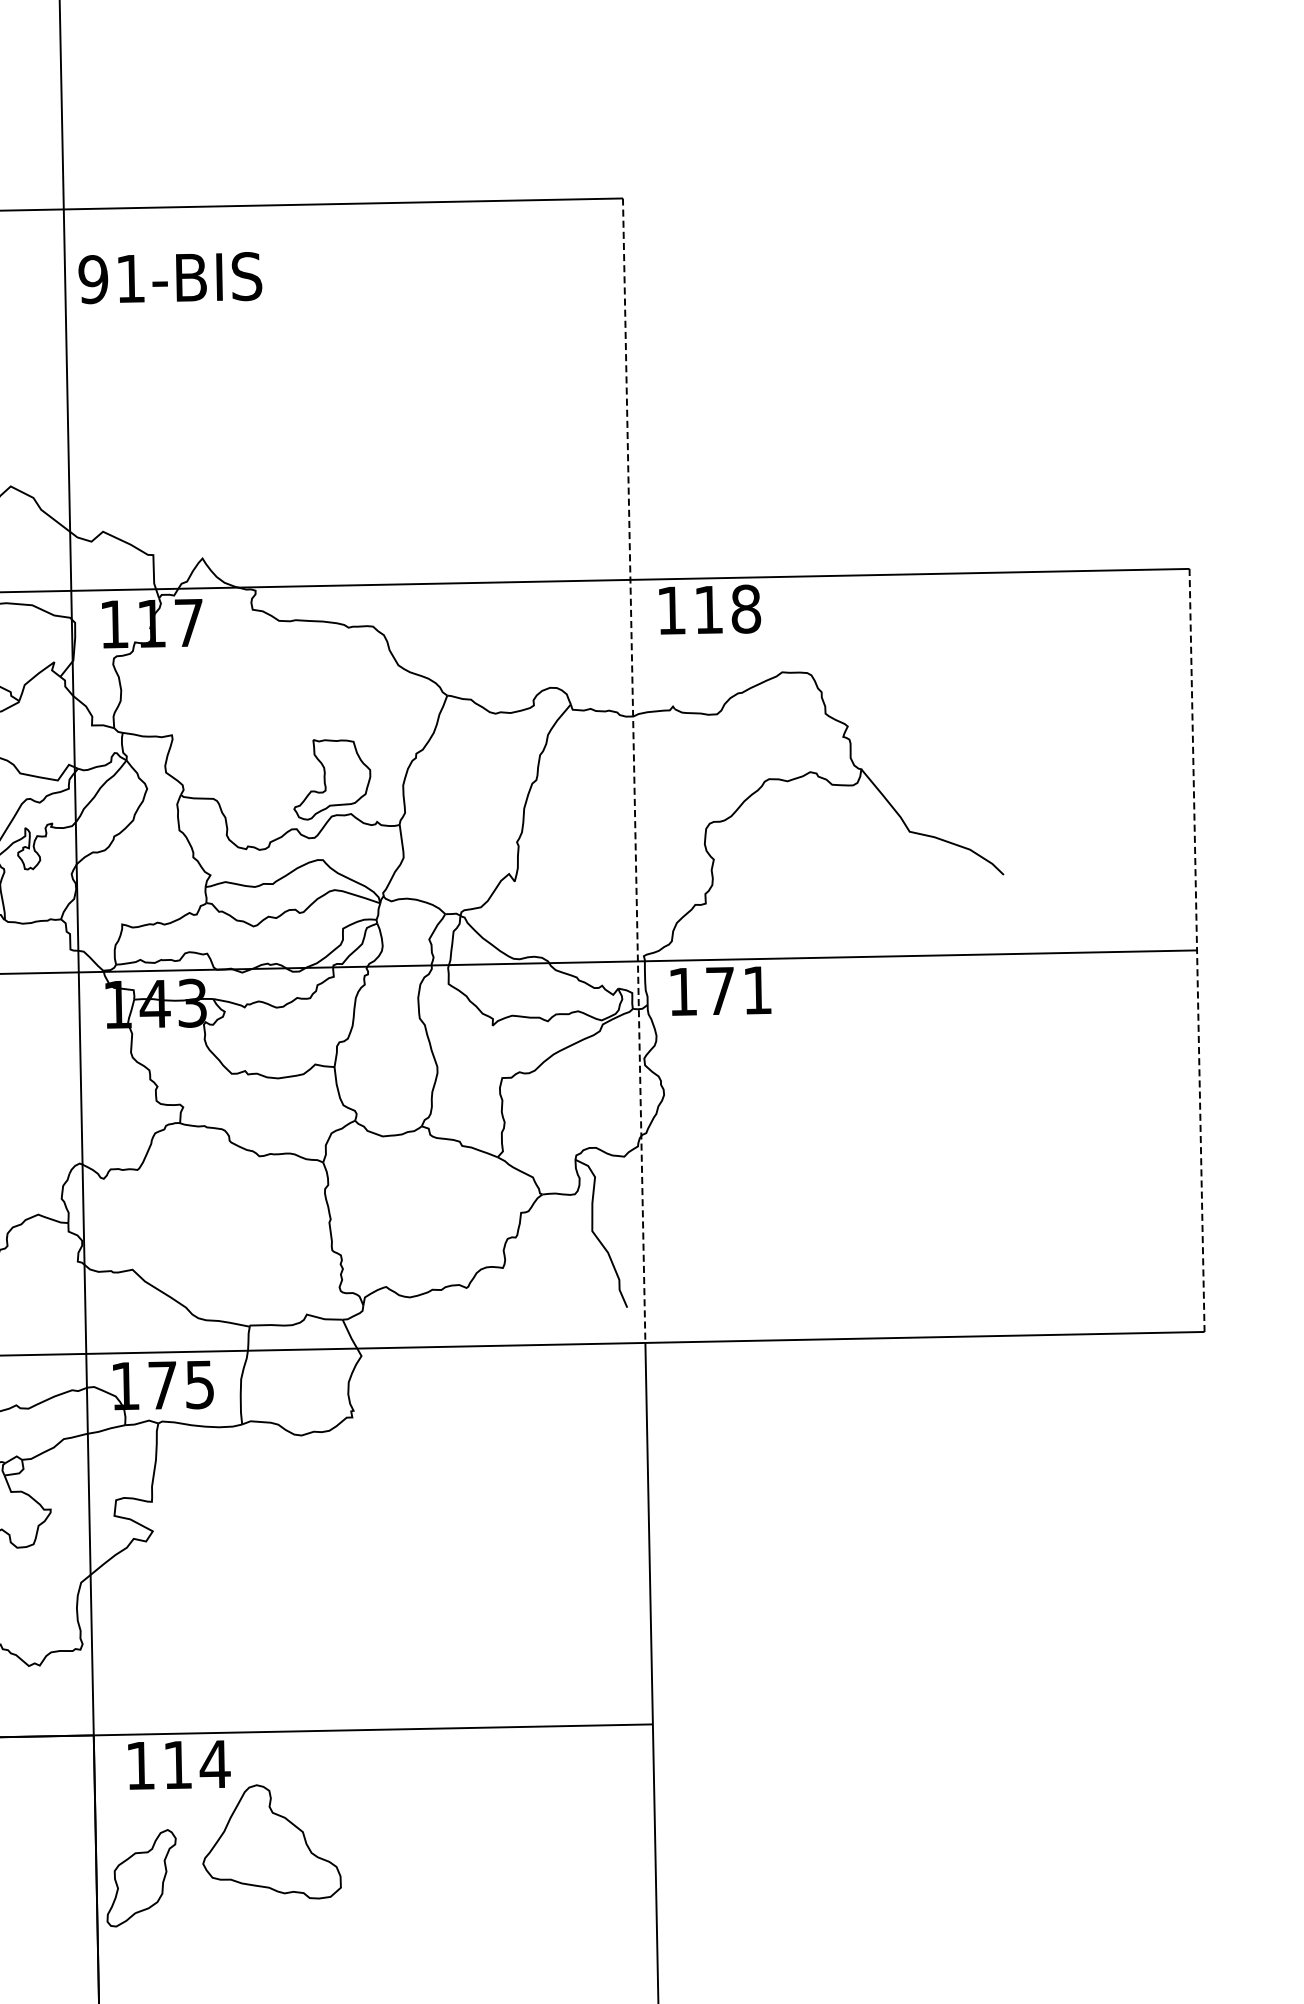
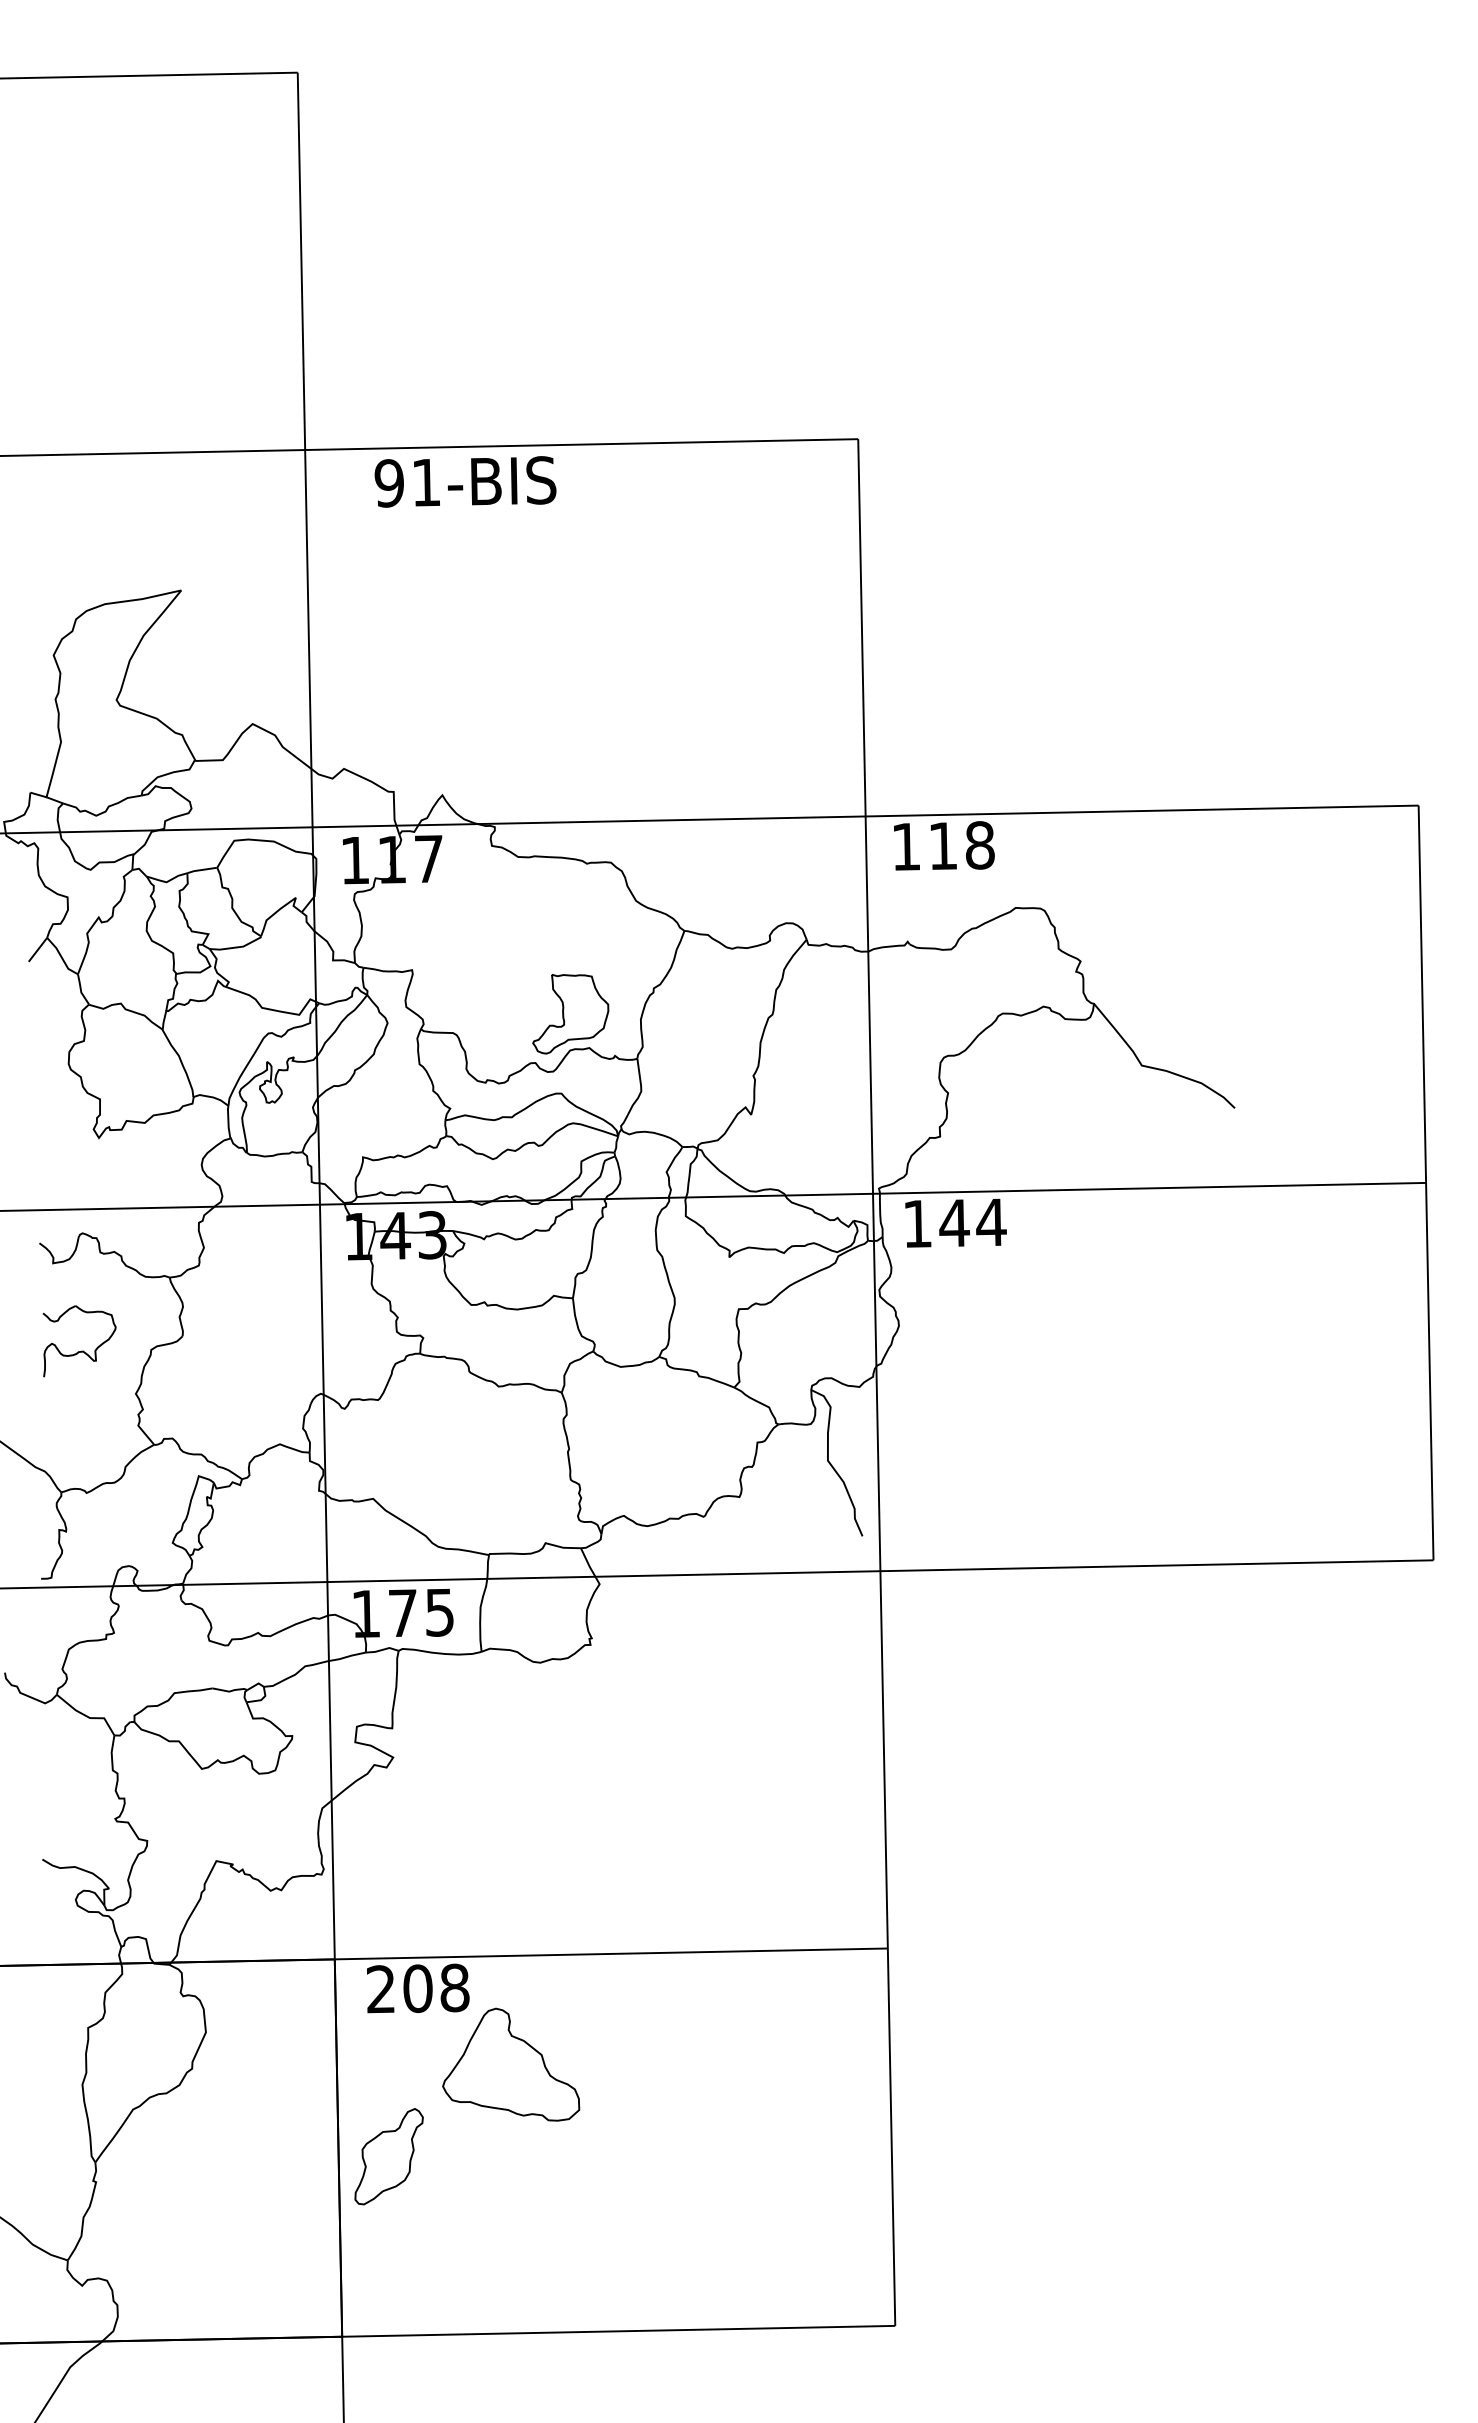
text: (170, 277) -> (465, 481), moved
line: (634, 771) -> (869, 1005), dashed -> solid
line: (1197, 950) -> (1426, 1183), dashed -> solid
text: (738, 990) -> (972, 1222), 171 -> 144
text: (178, 1764) -> (418, 1988), 114 -> 208
part: (140, 1878) -> (388, 2156), moved

